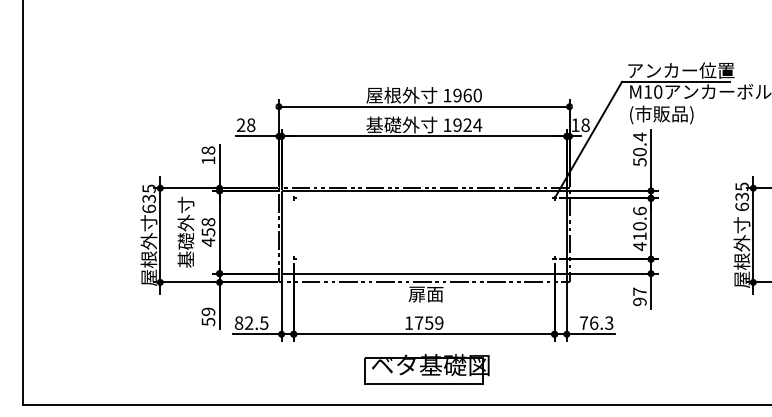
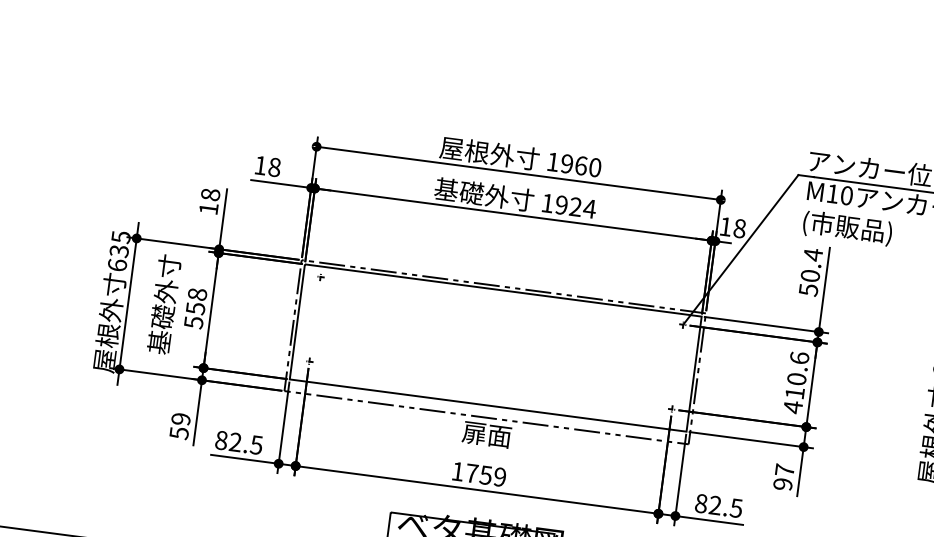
text: (241, 124) -> (261, 164), 28 -> 18
text: (208, 242) -> (193, 322), 458 -> 558
text: (596, 322) -> (718, 505), 76.3 -> 82.5

